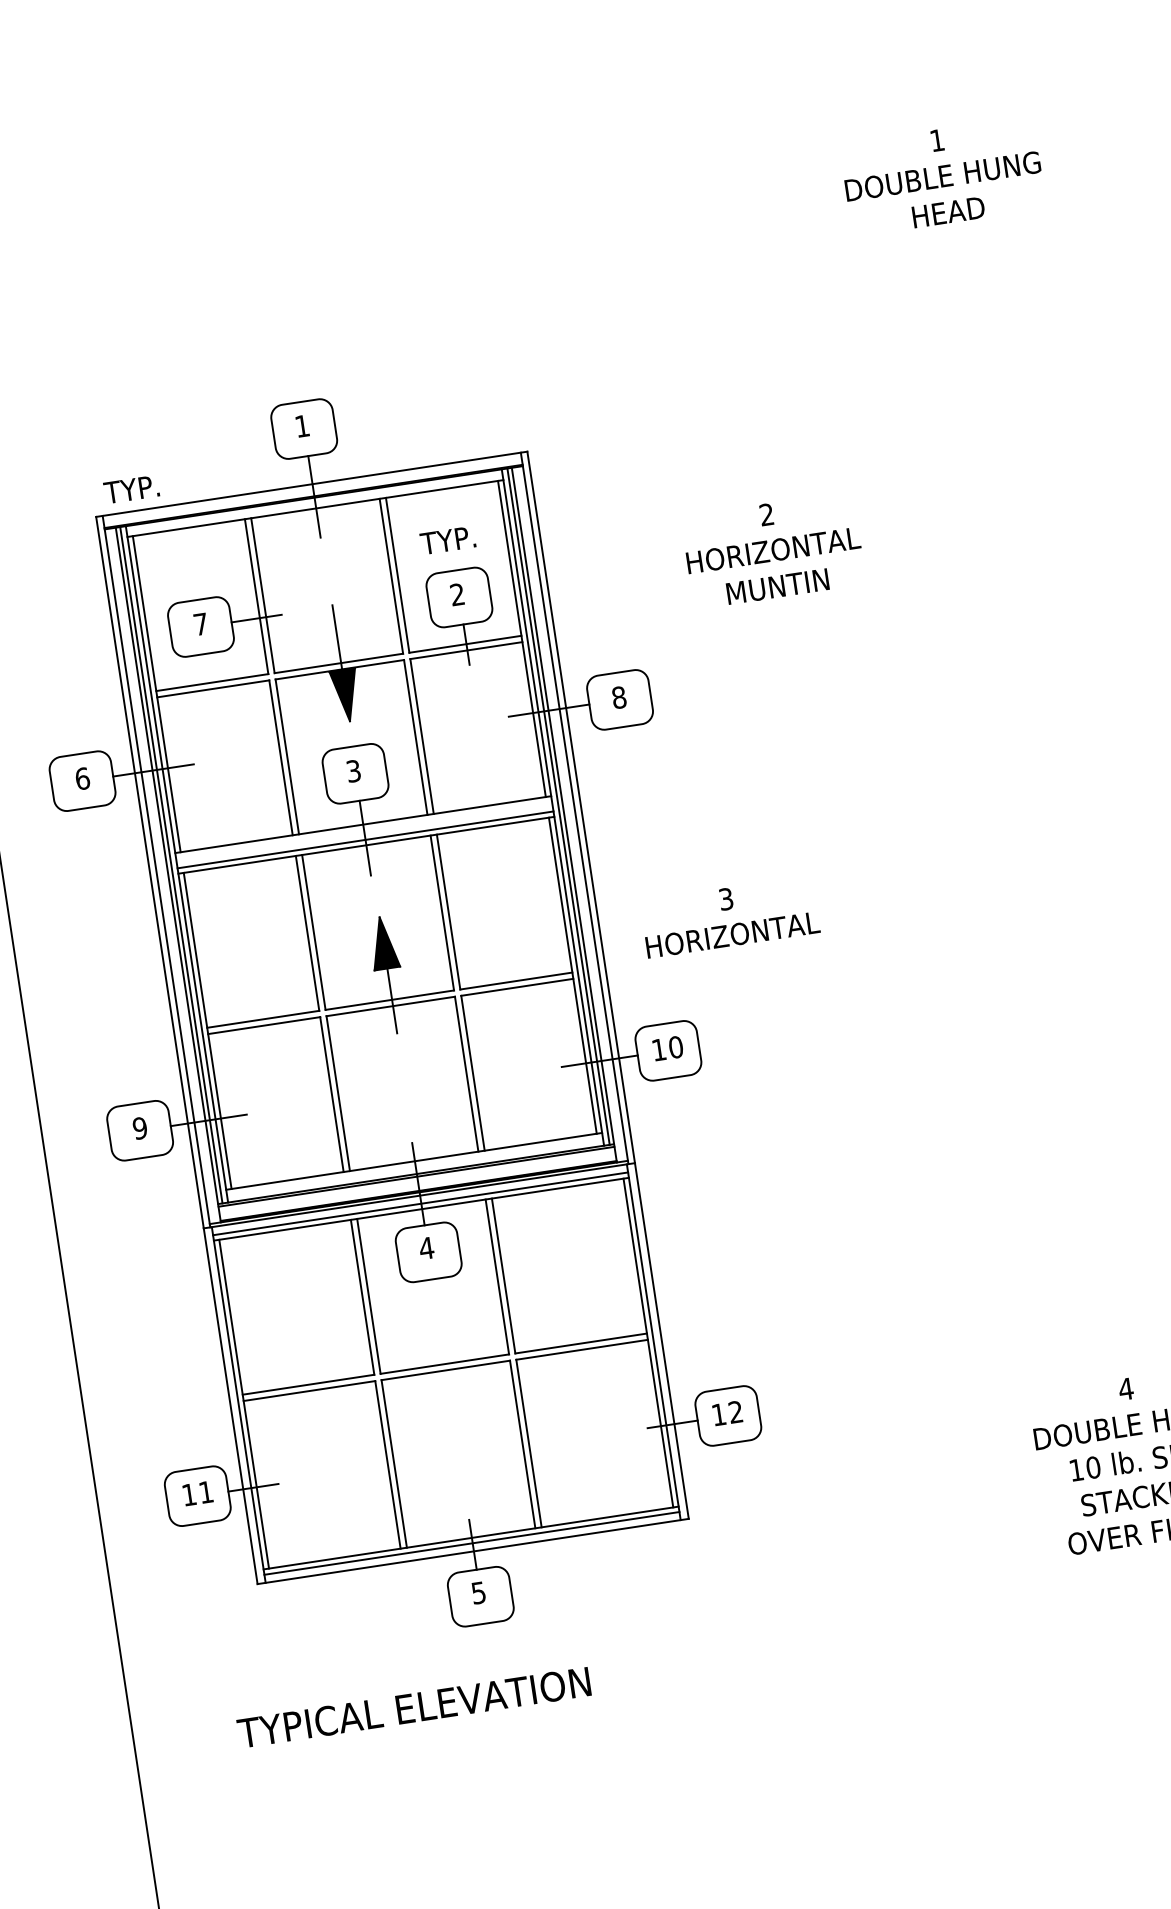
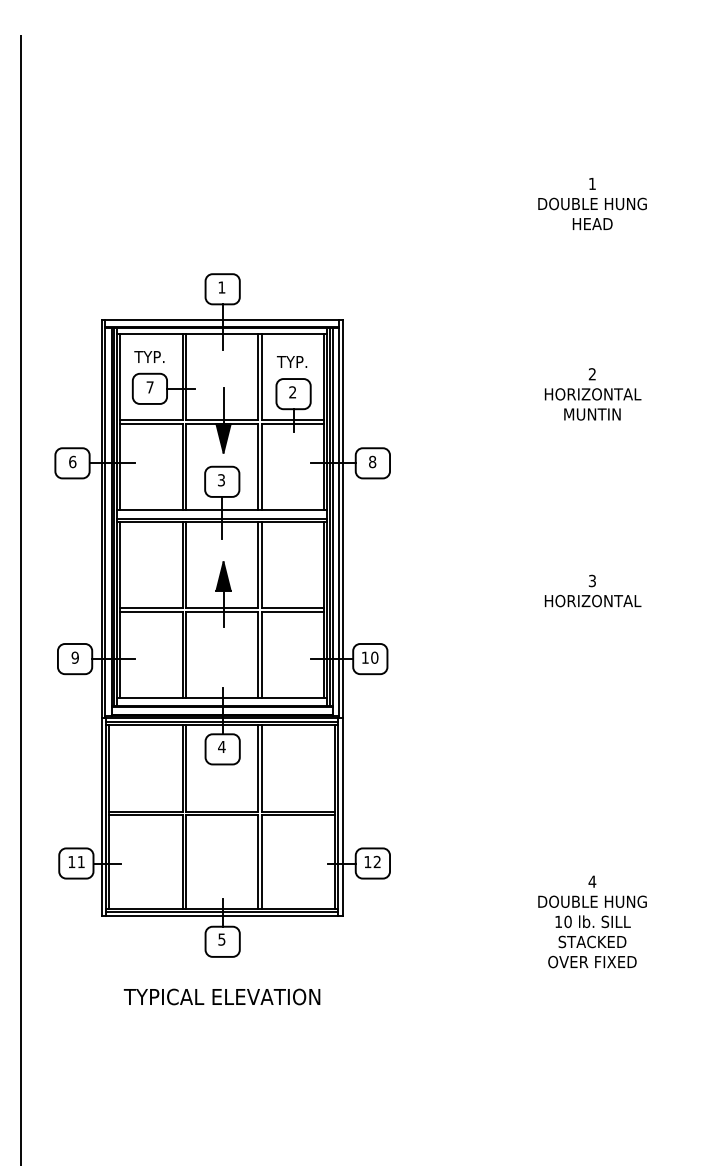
text: (131, 488) -> (149, 356), moved
text: (772, 550) -> (592, 394), moved
text: (728, 916) -> (592, 590), moved
text: (412, 1707) -> (221, 996), moved

